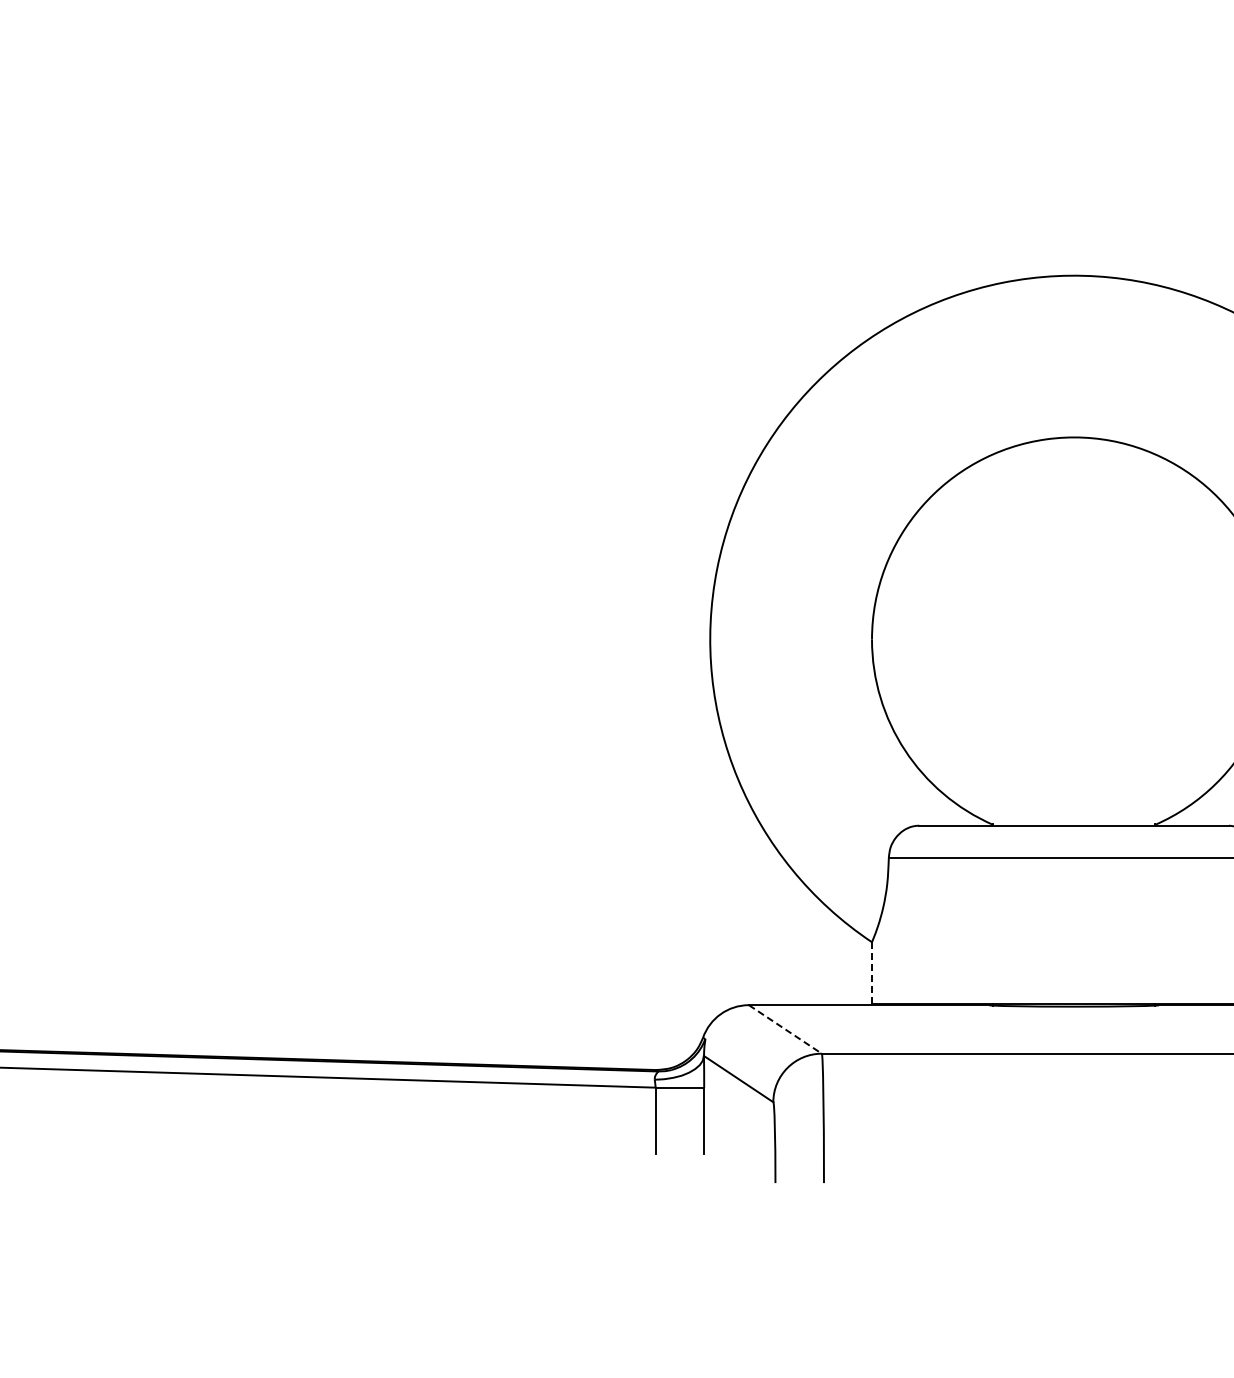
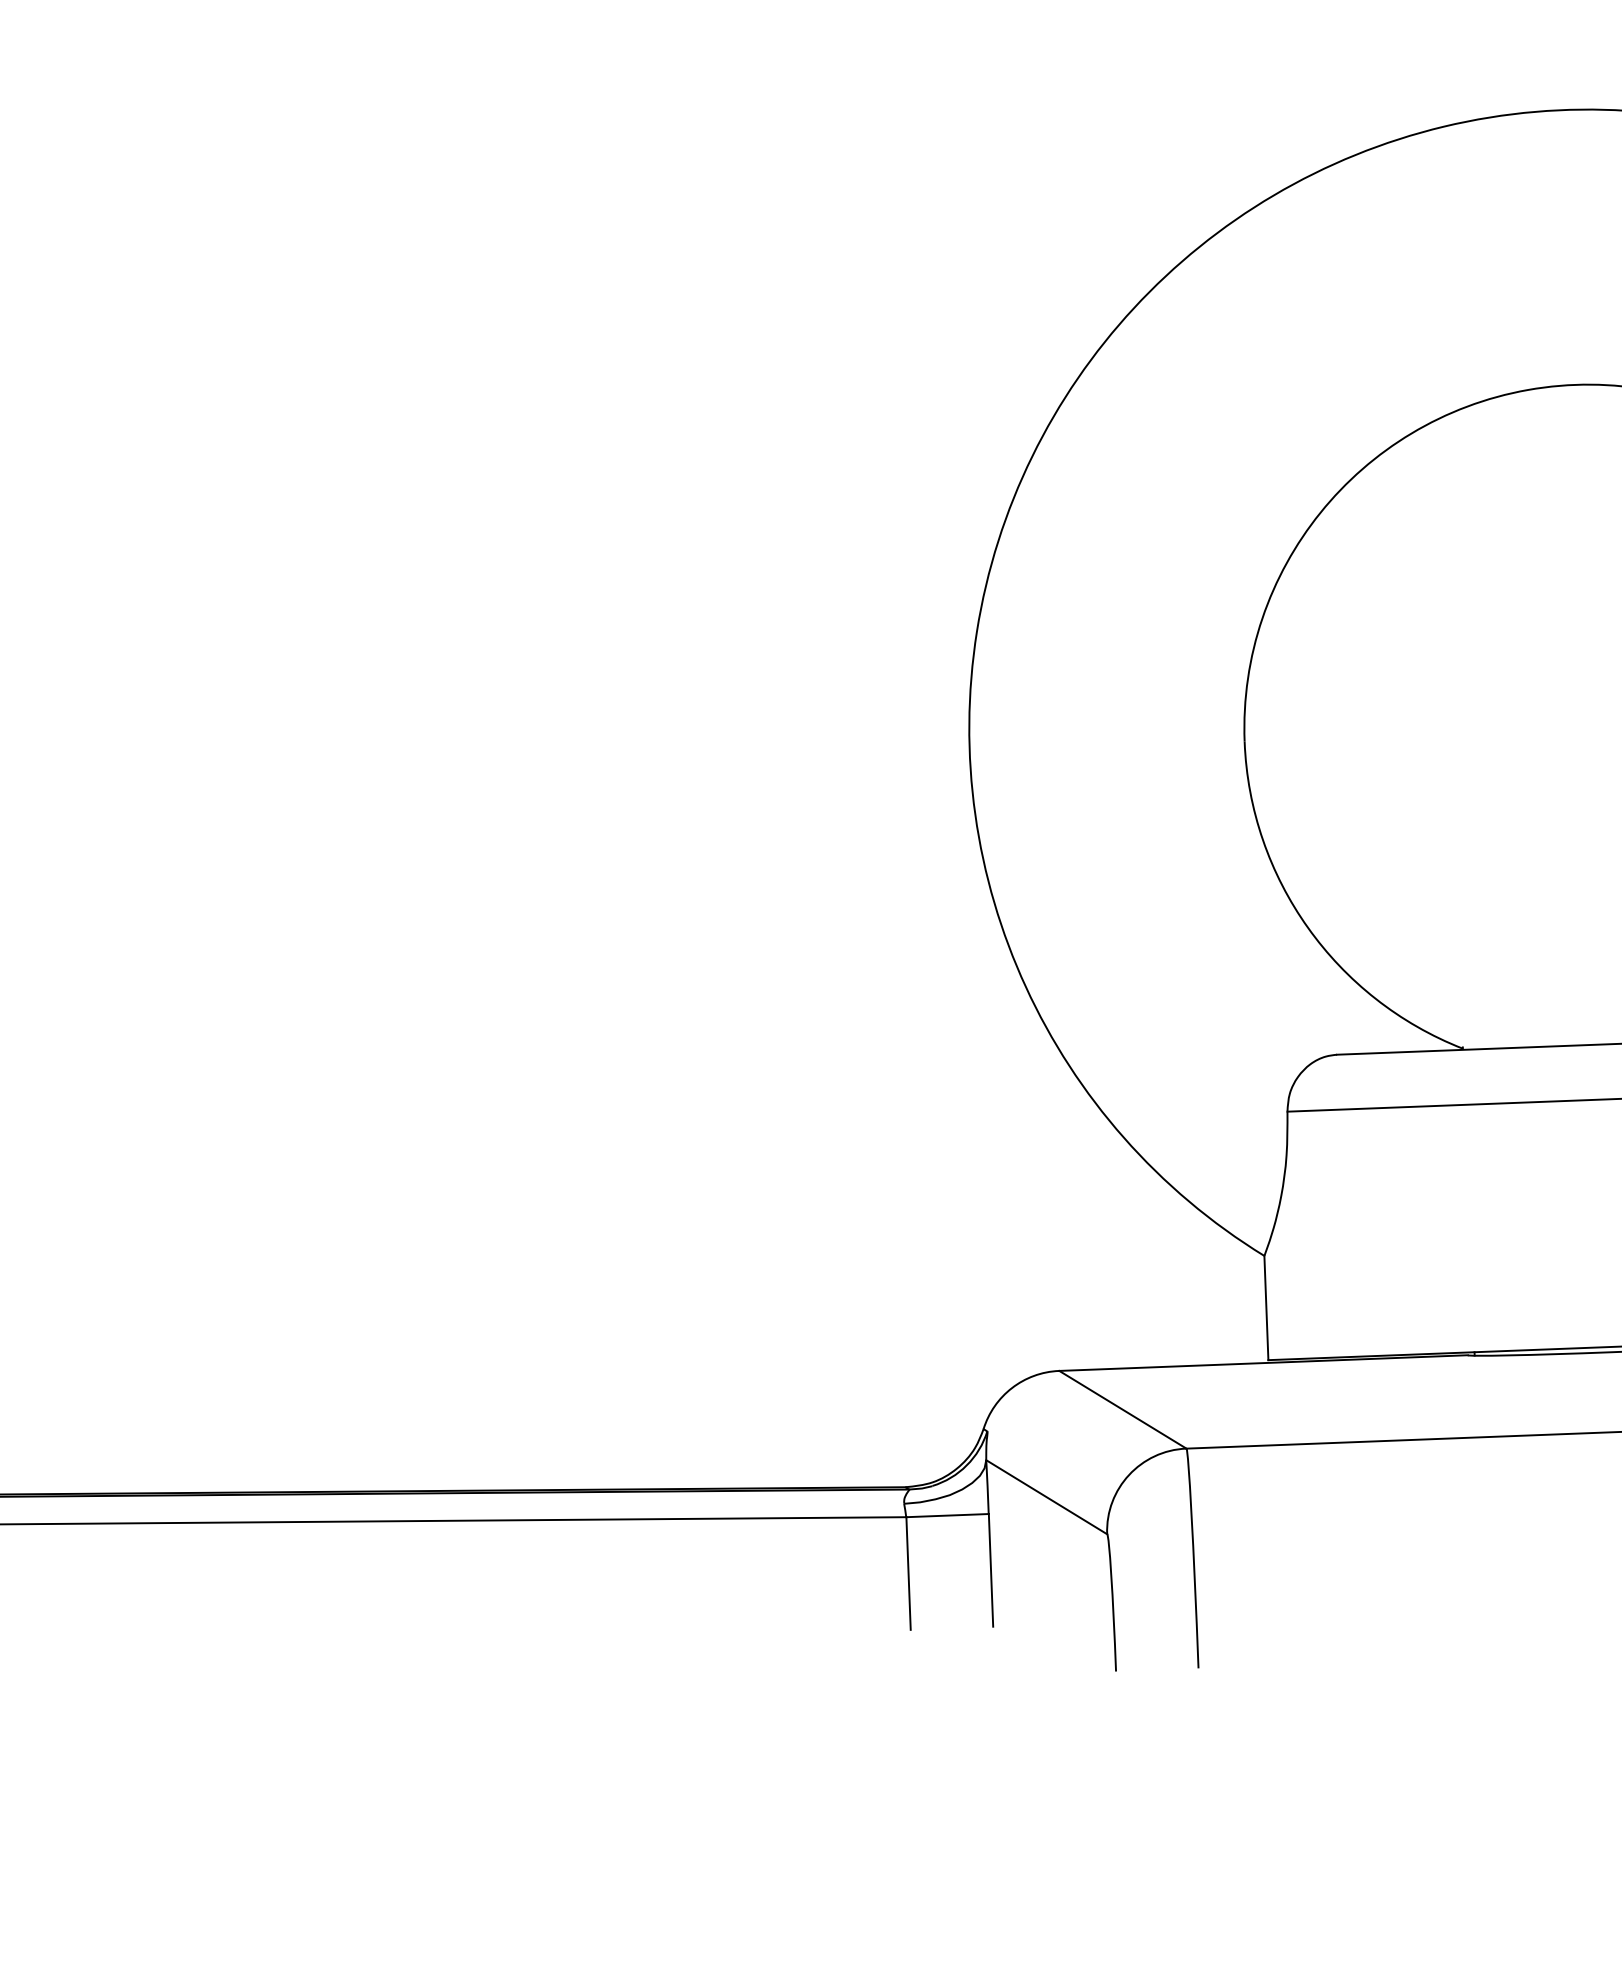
line: (872, 972) -> (1267, 1307), dashed -> solid
line: (785, 1029) -> (1123, 1409), dashed -> solid

